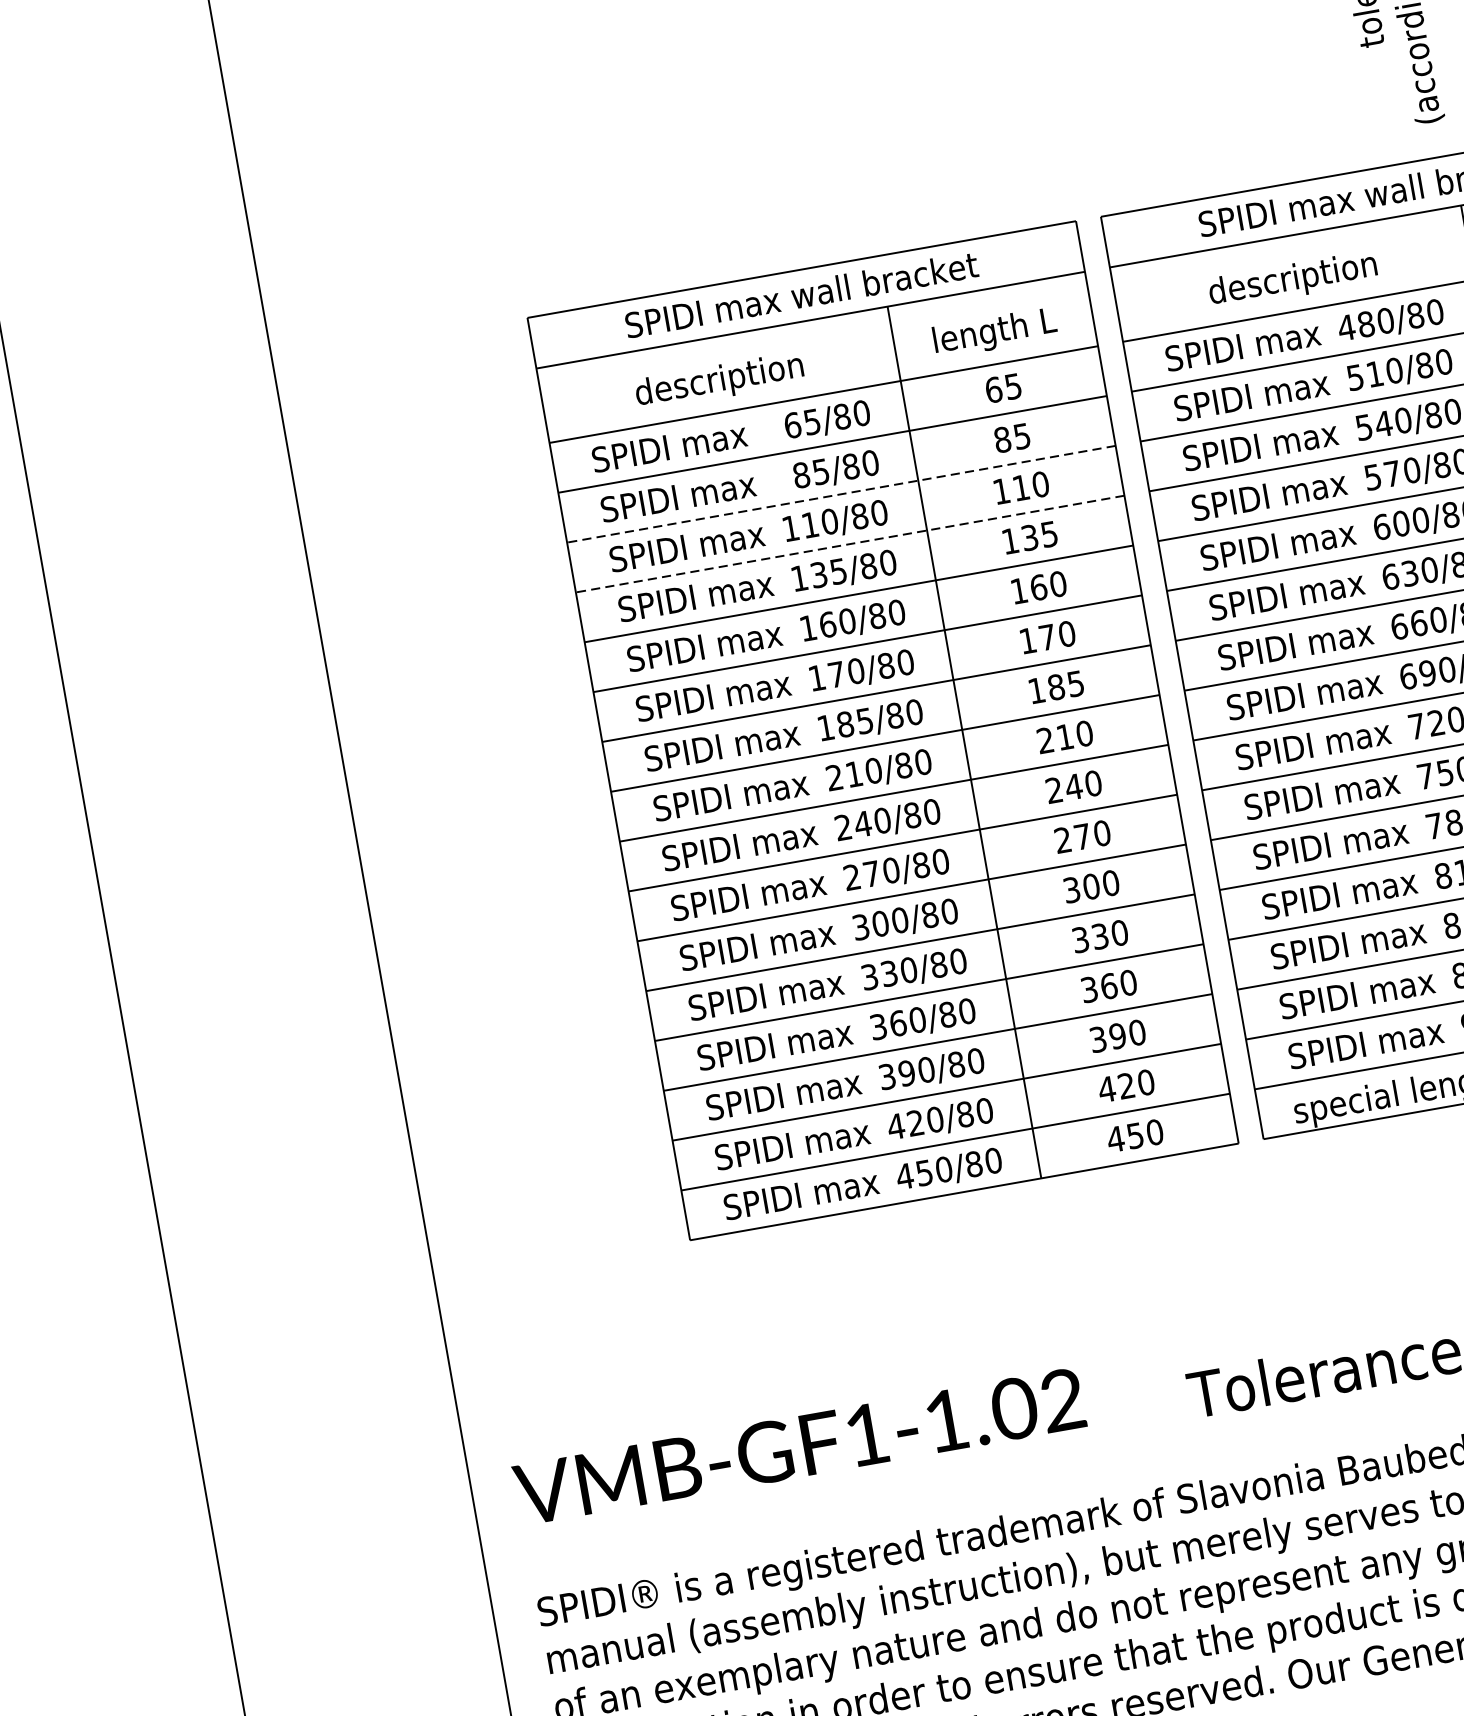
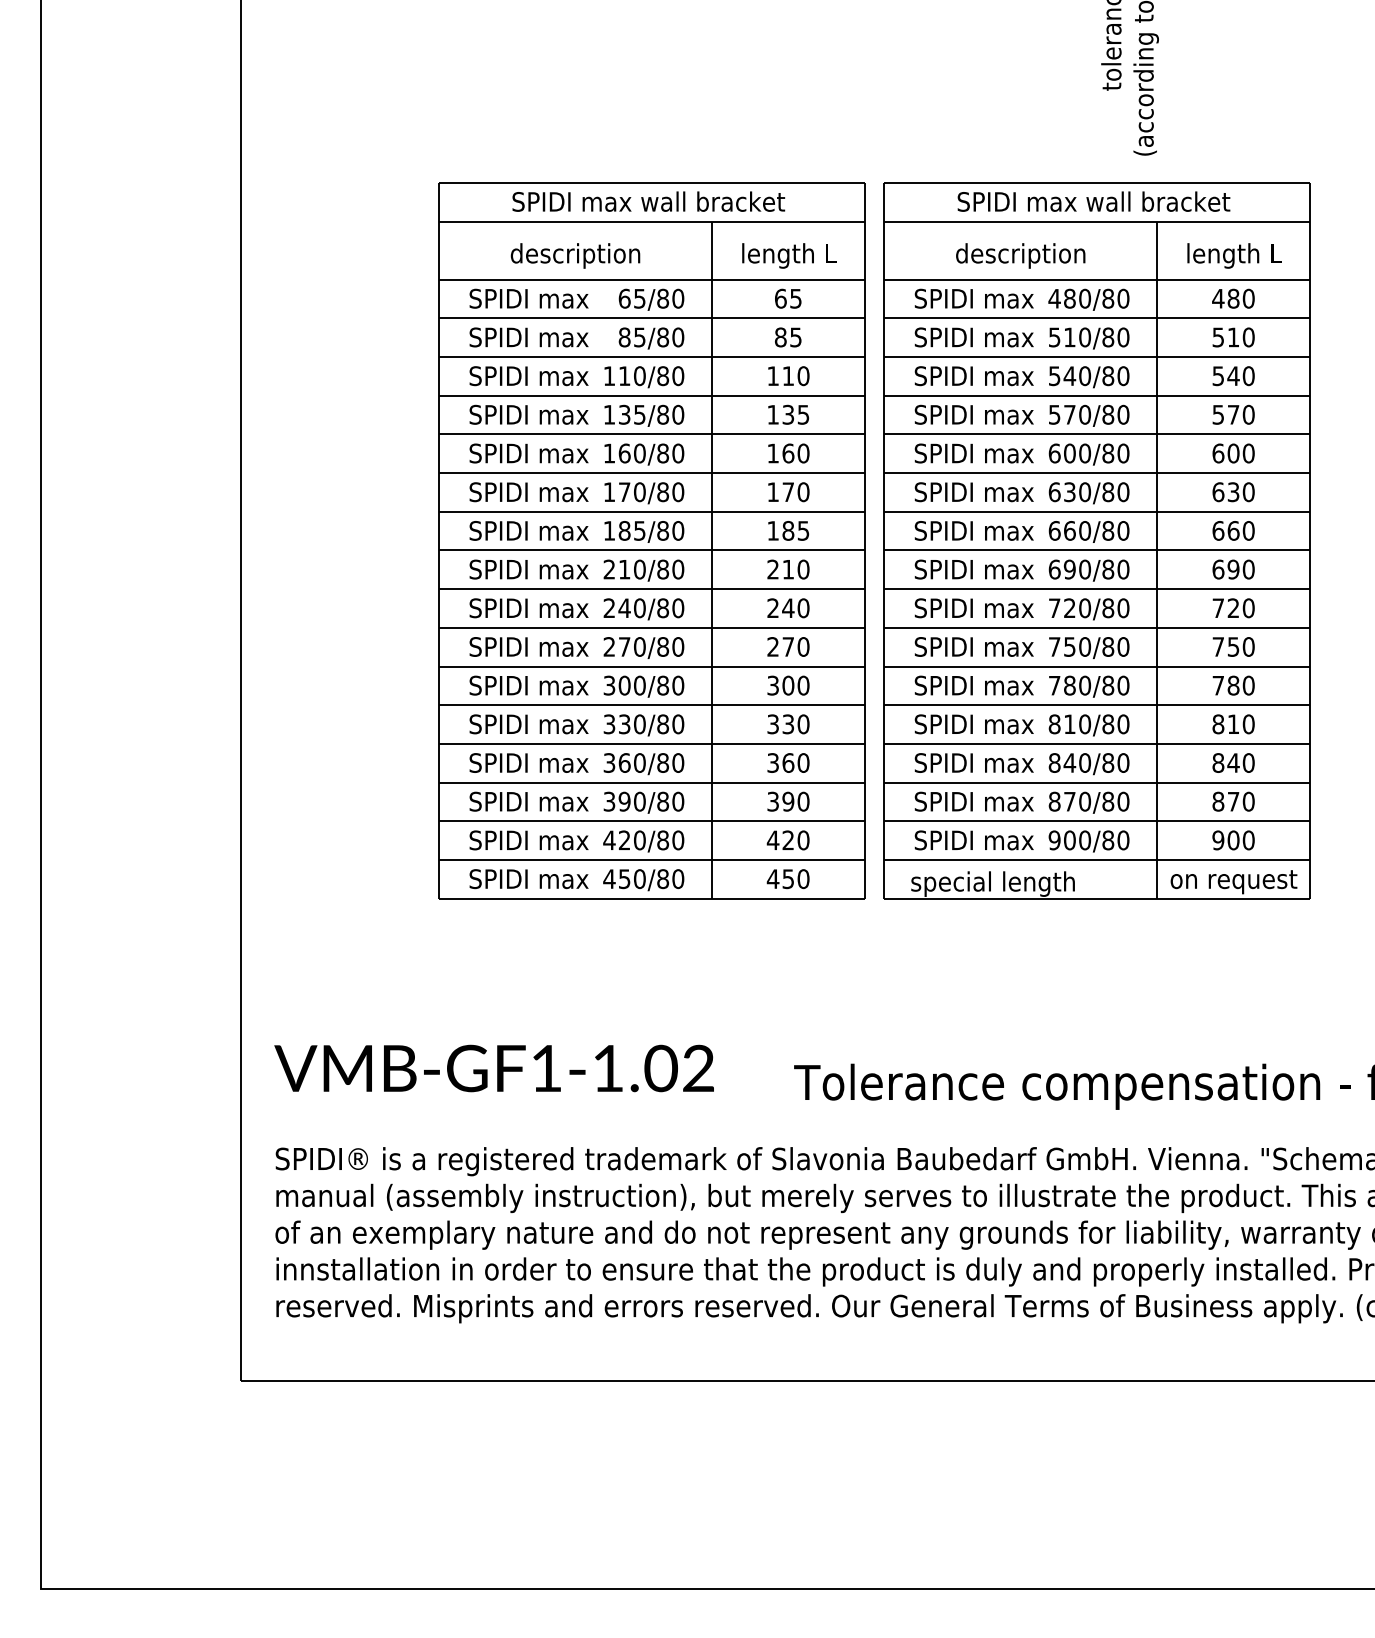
line: (841, 494) -> (652, 357), dashed -> solid
line: (850, 543) -> (652, 395), dashed -> solid

